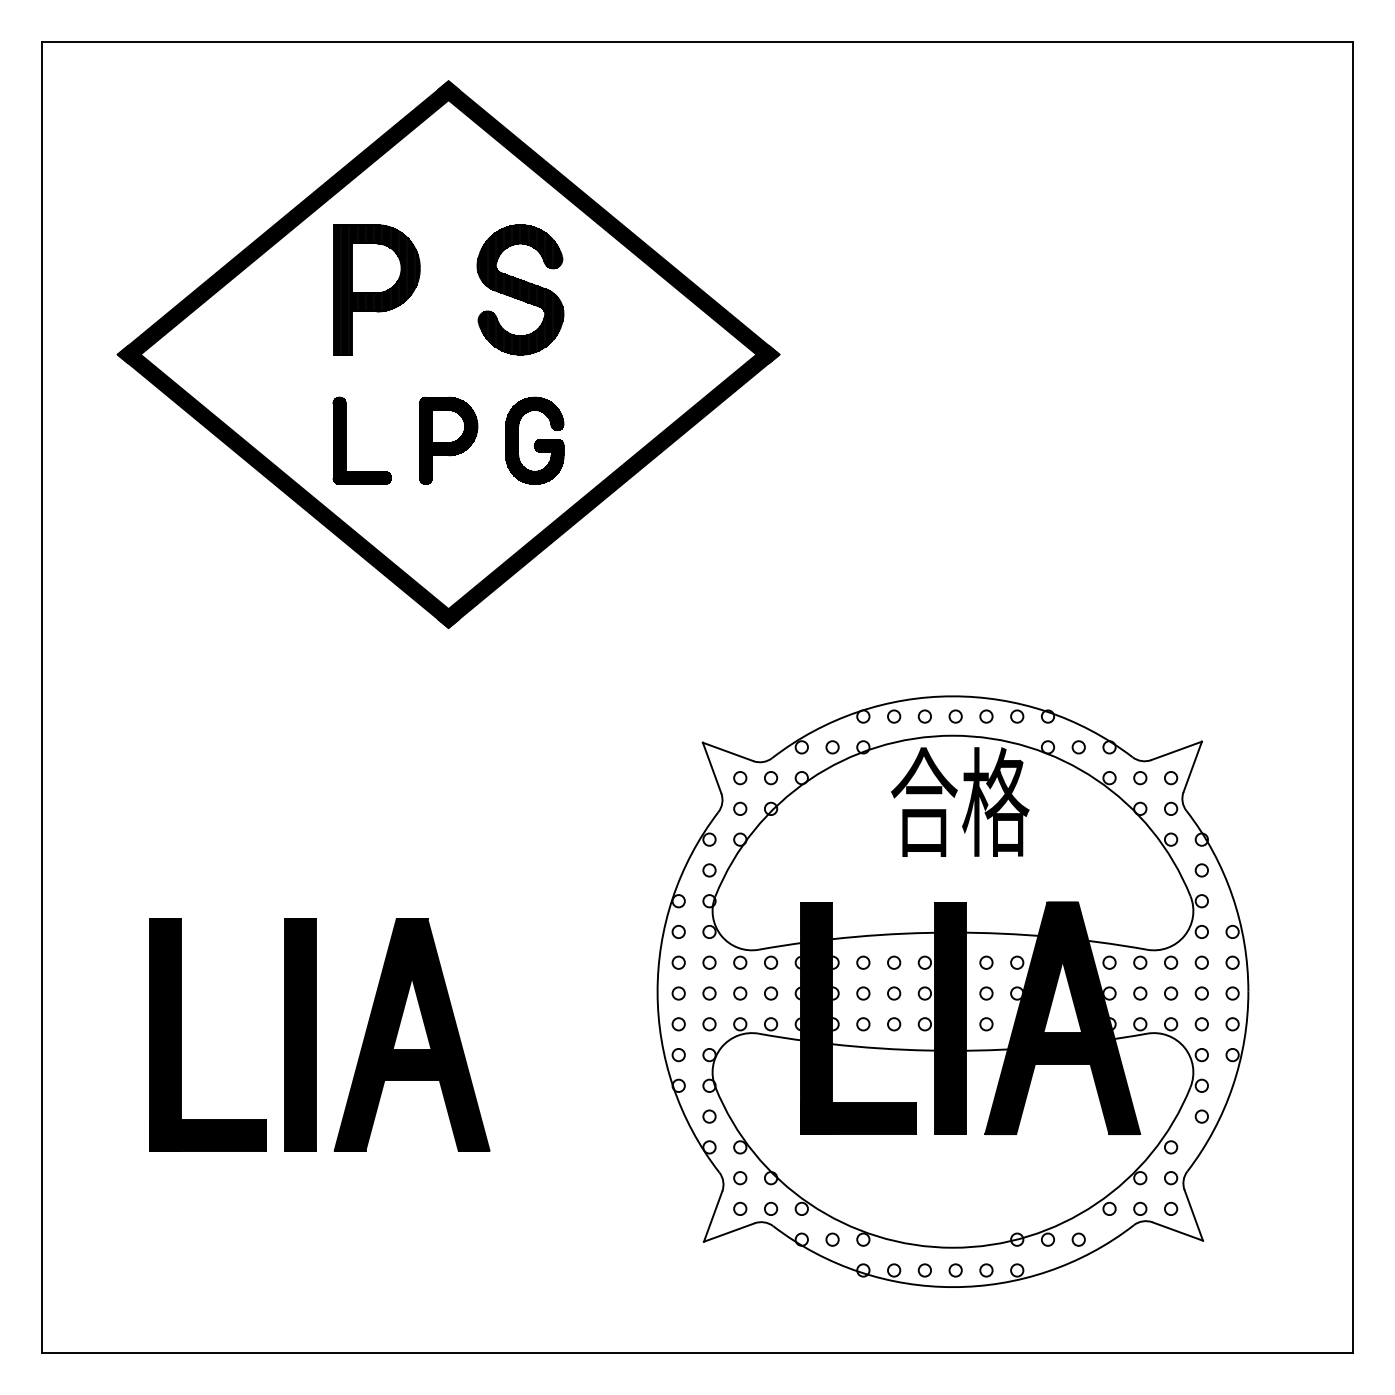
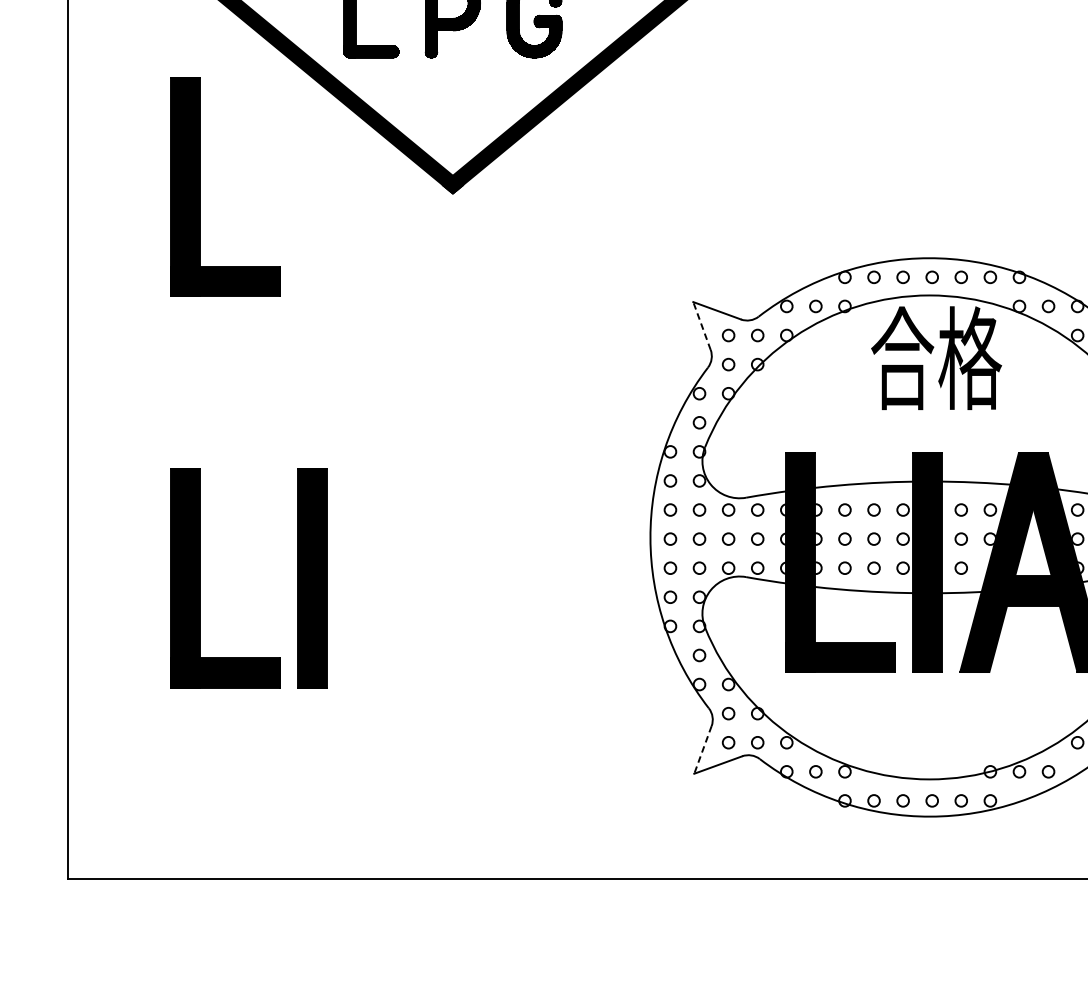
part: (181, 620) -> (200, 186), added
line: (712, 768) -> (702, 326), solid -> dashed
part: (411, 1034) -> (417, 577), removed
line: (713, 1216) -> (703, 749), solid -> dashed

